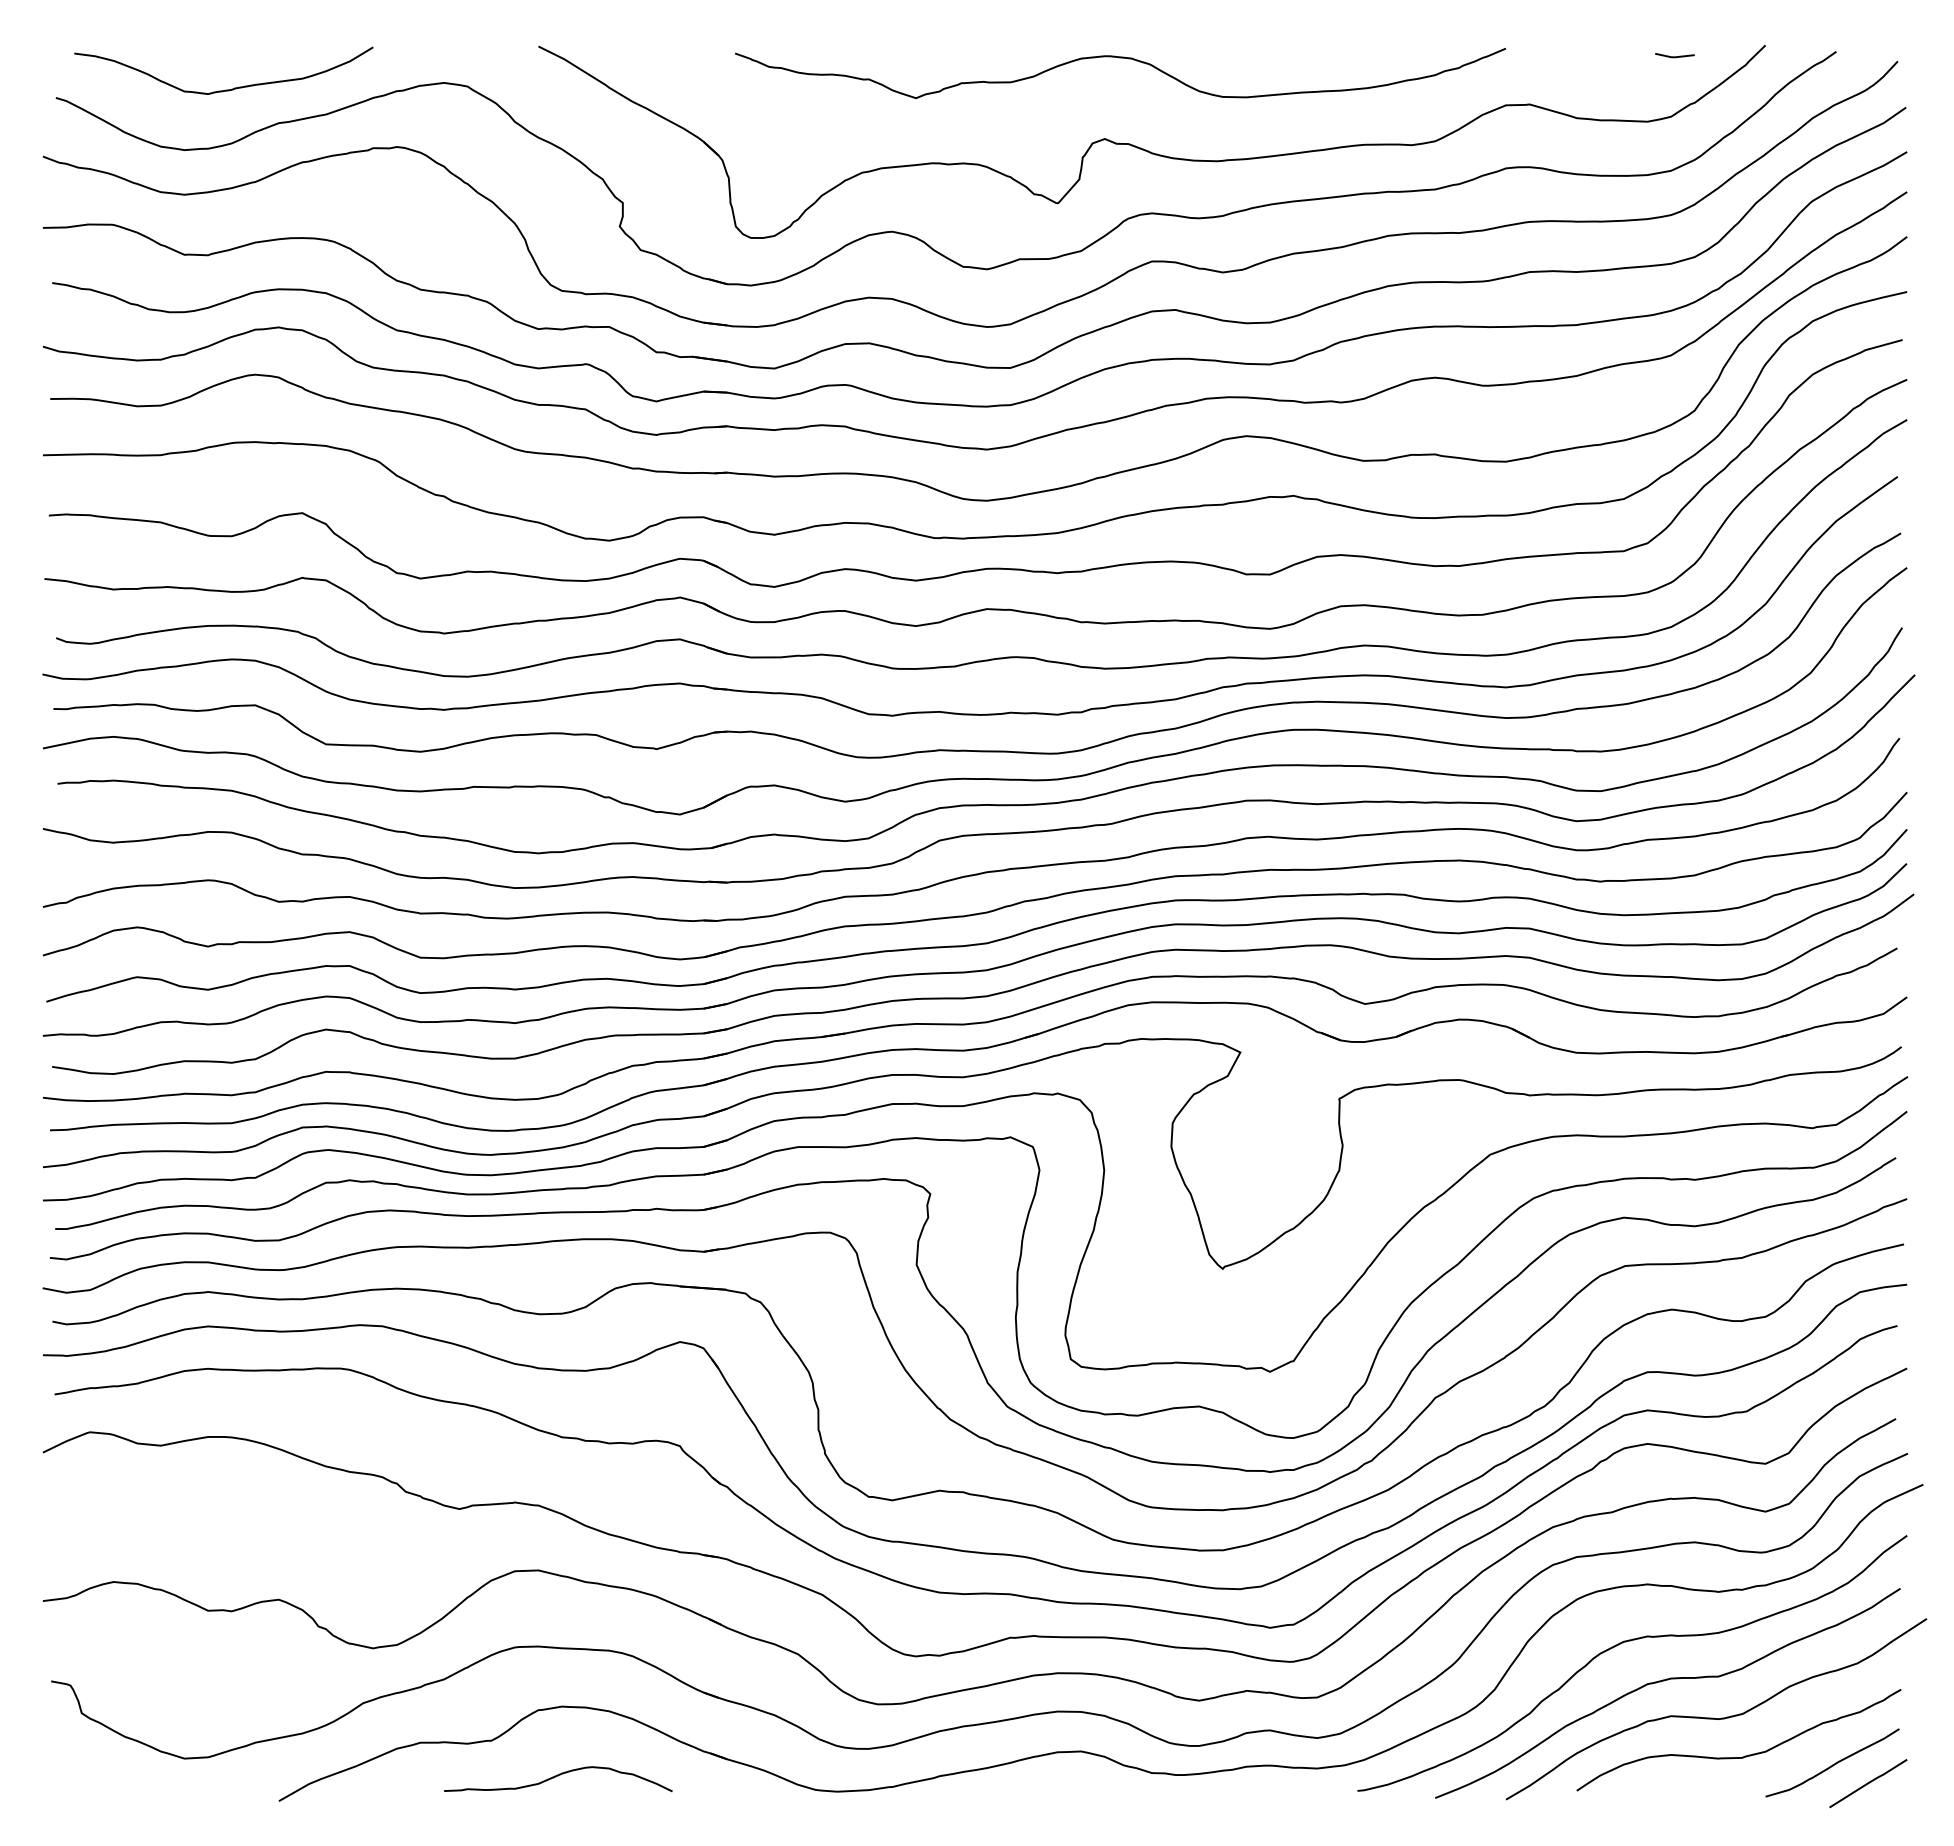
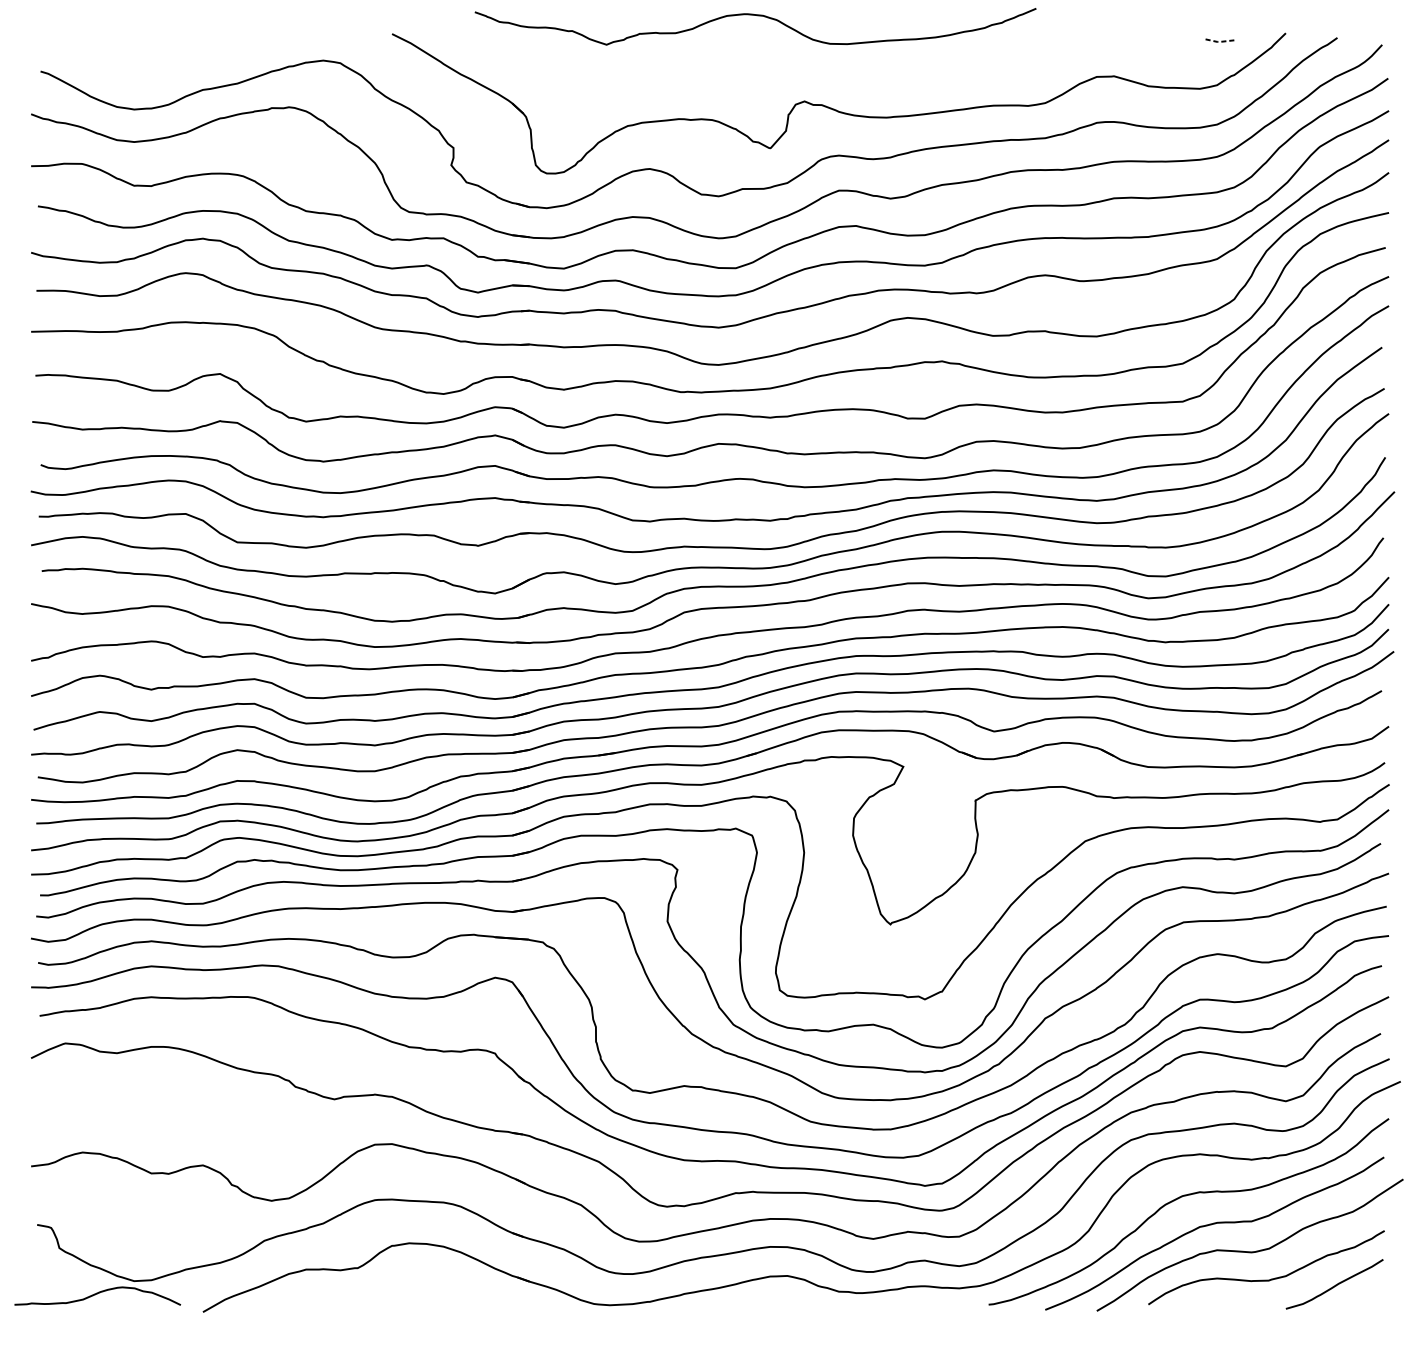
line: (1674, 57) -> (1219, 42), solid -> dashed
curve: (1120, 58) -> (755, 15), moved
curve: (225, 89) -> (164, 65), removed
curve: (558, 1776) -> (97, 1294), moved
line: (1868, 1783) -> (1360, 1299), removed

